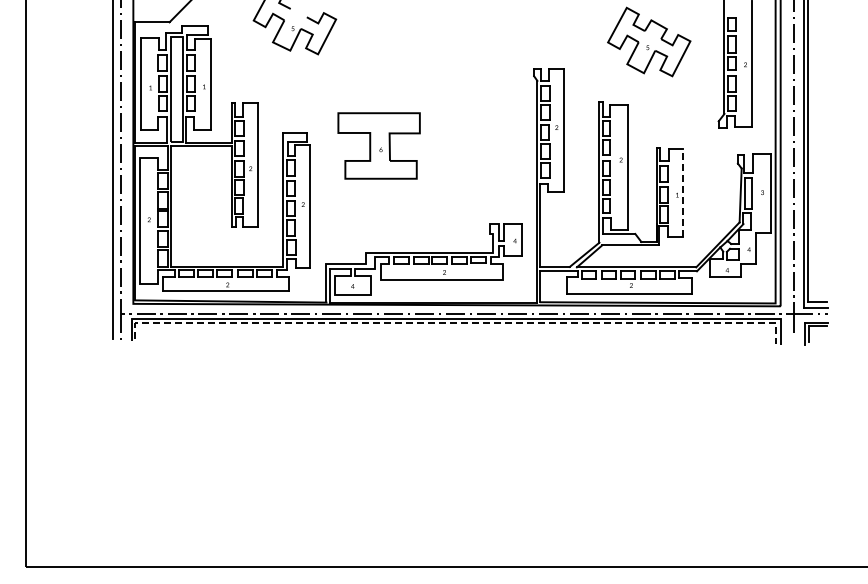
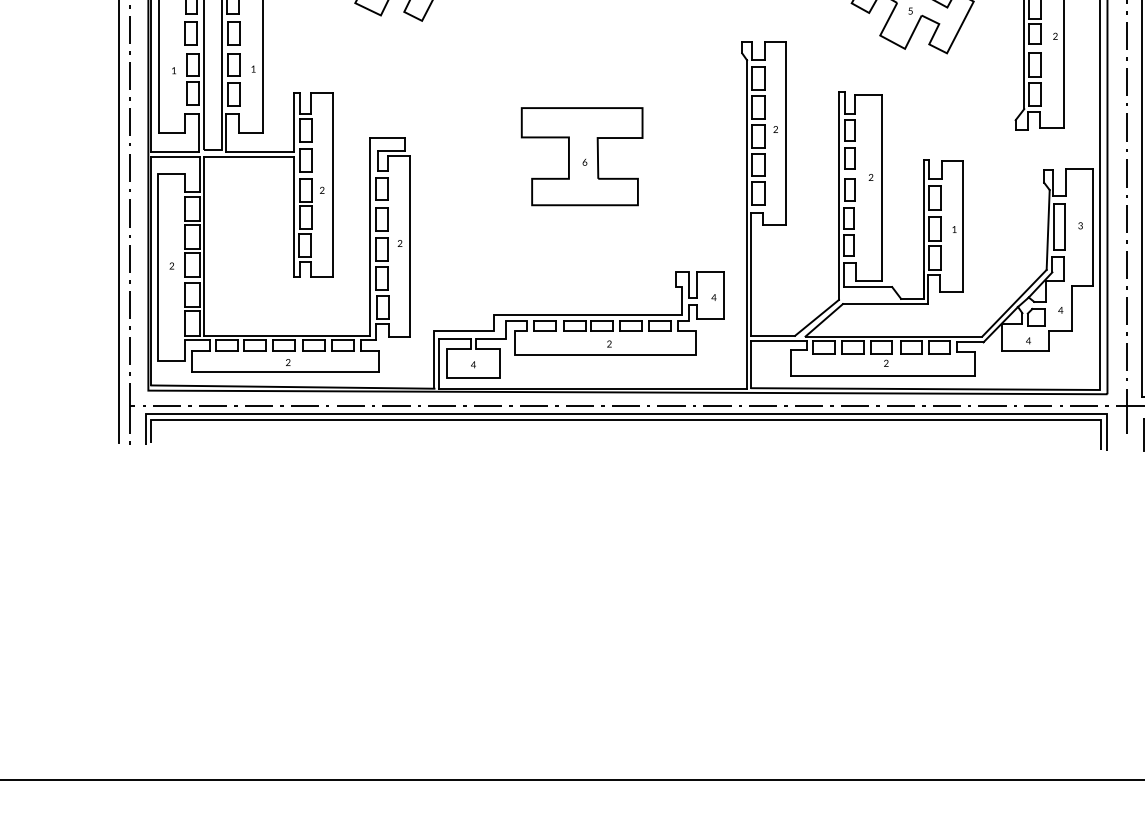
part: (378, 145) -> (581, 155), moved
line: (682, 192) -> (962, 225), dashed -> solid
line: (458, 323) -> (630, 419), dashed -> solid

